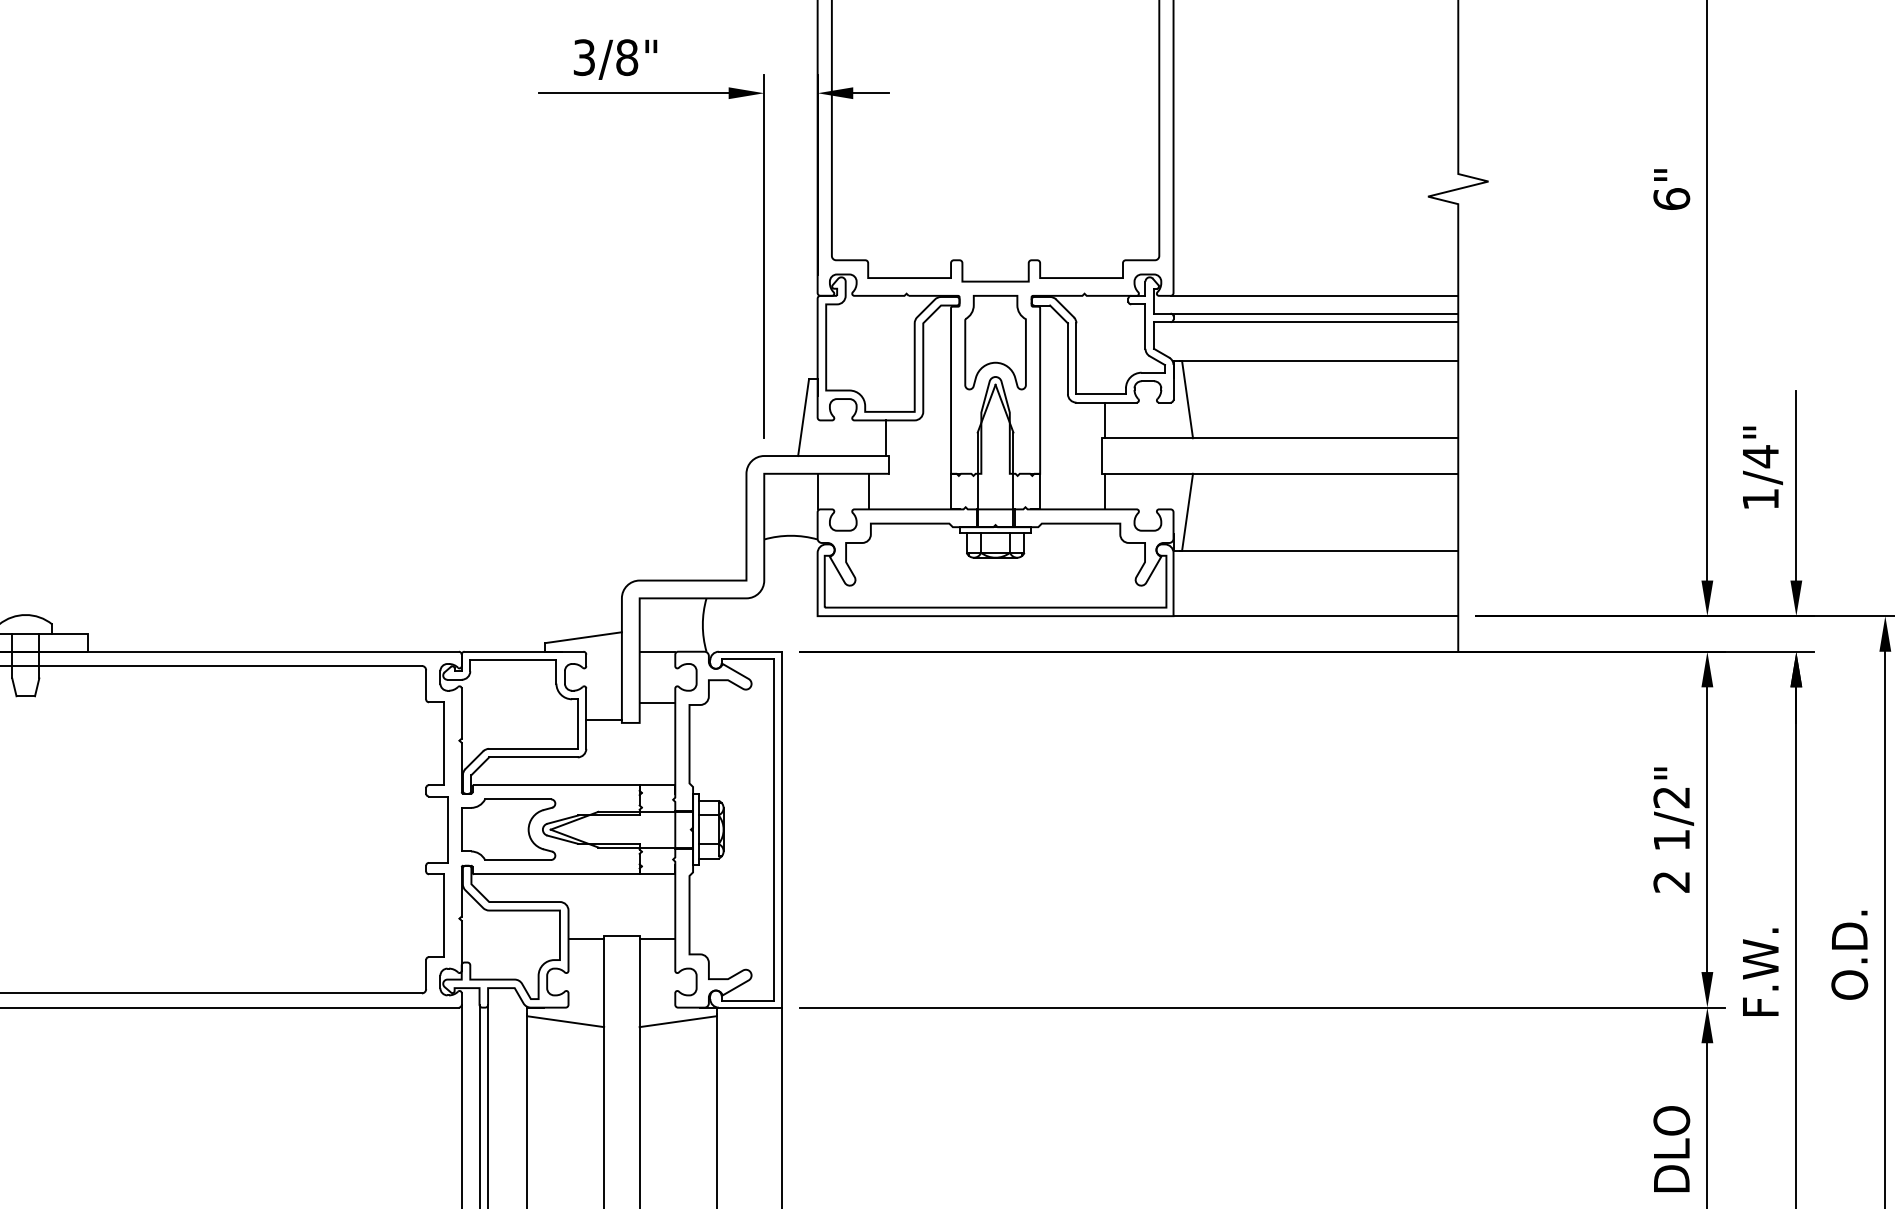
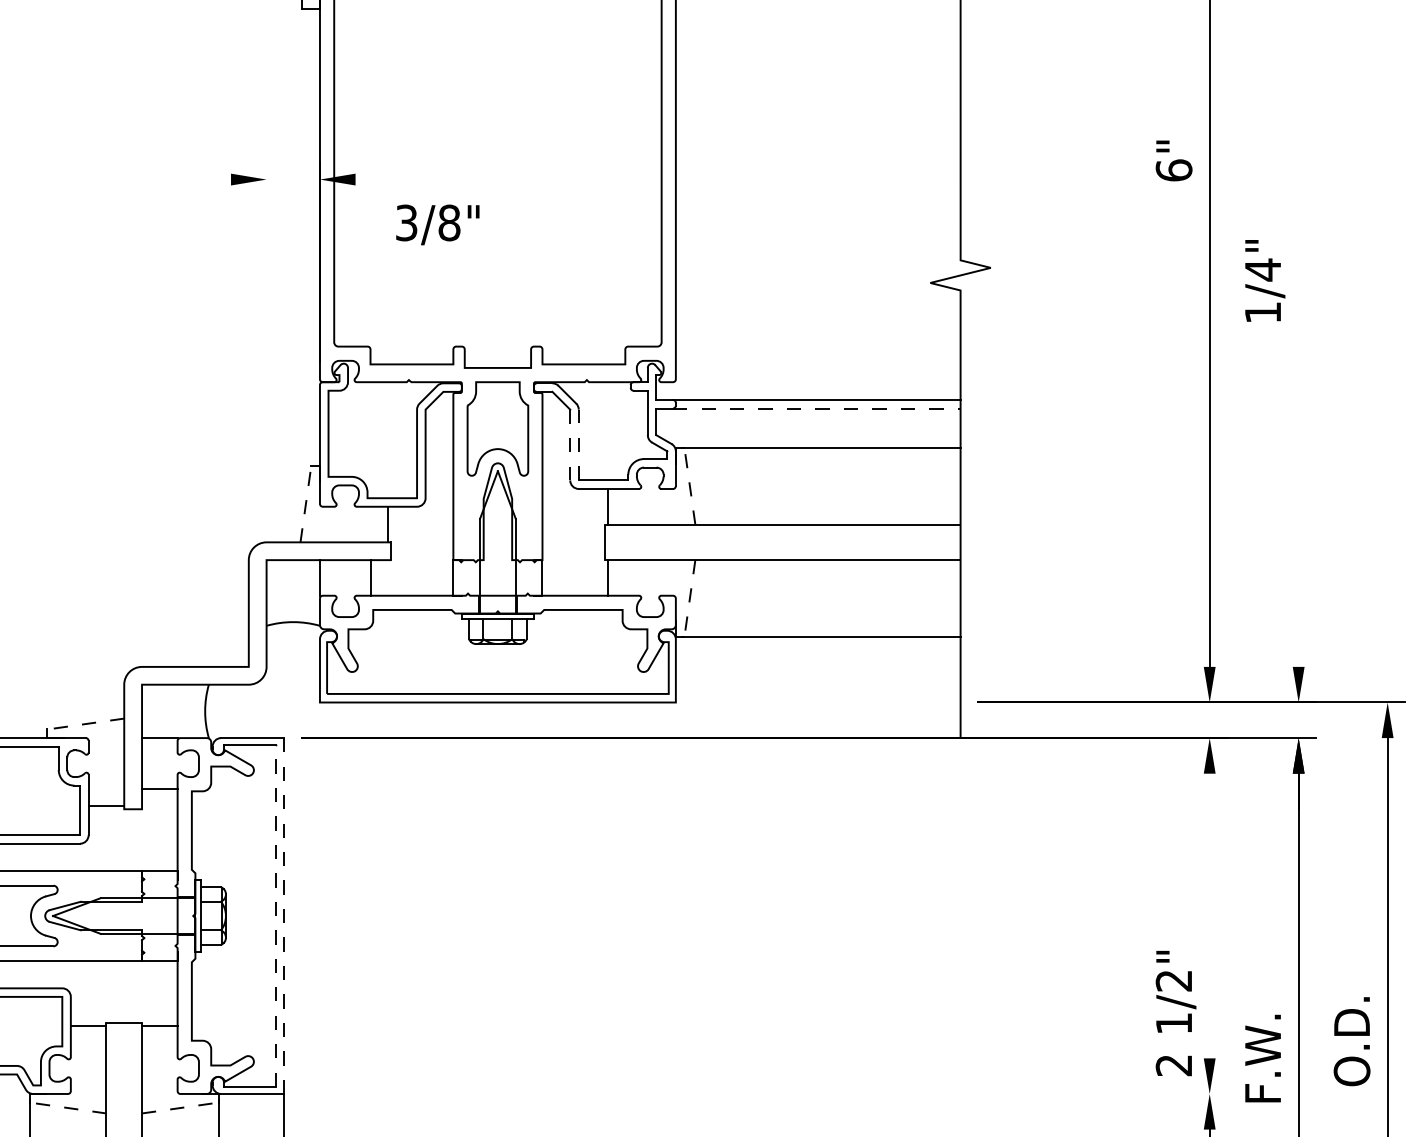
text: (615, 59) -> (437, 224), moved
line: (633, 93) -> (135, 179), removed
line: (870, 93) -> (372, 179), removed
text: (1671, 189) -> (1173, 160), moved
line: (764, 256) -> (266, 342), removed
line: (1314, 295) -> (816, 381), removed
line: (1314, 322) -> (816, 408), solid -> dashed
line: (1076, 358) -> (578, 444), solid -> dashed
line: (1067, 359) -> (569, 445), solid -> dashed
line: (1187, 399) -> (689, 485), solid -> dashed
line: (803, 417) -> (305, 503), solid -> dashed
text: (1762, 467) -> (1264, 280), moved
line: (1796, 485) -> (1298, 571), removed
line: (1187, 512) -> (689, 598), solid -> dashed
line: (1315, 616) -> (817, 702), removed
line: (583, 637) -> (85, 723), solid -> dashed
line: (773, 829) -> (275, 915), solid -> dashed
line: (782, 829) -> (284, 915), solid -> dashed
text: (1673, 829) -> (1175, 1012), moved
line: (1707, 829) -> (1209, 915), removed
line: (1262, 1007) -> (764, 1093), removed
line: (565, 1021) -> (67, 1107), solid -> dashed
line: (678, 1021) -> (180, 1107), solid -> dashed

